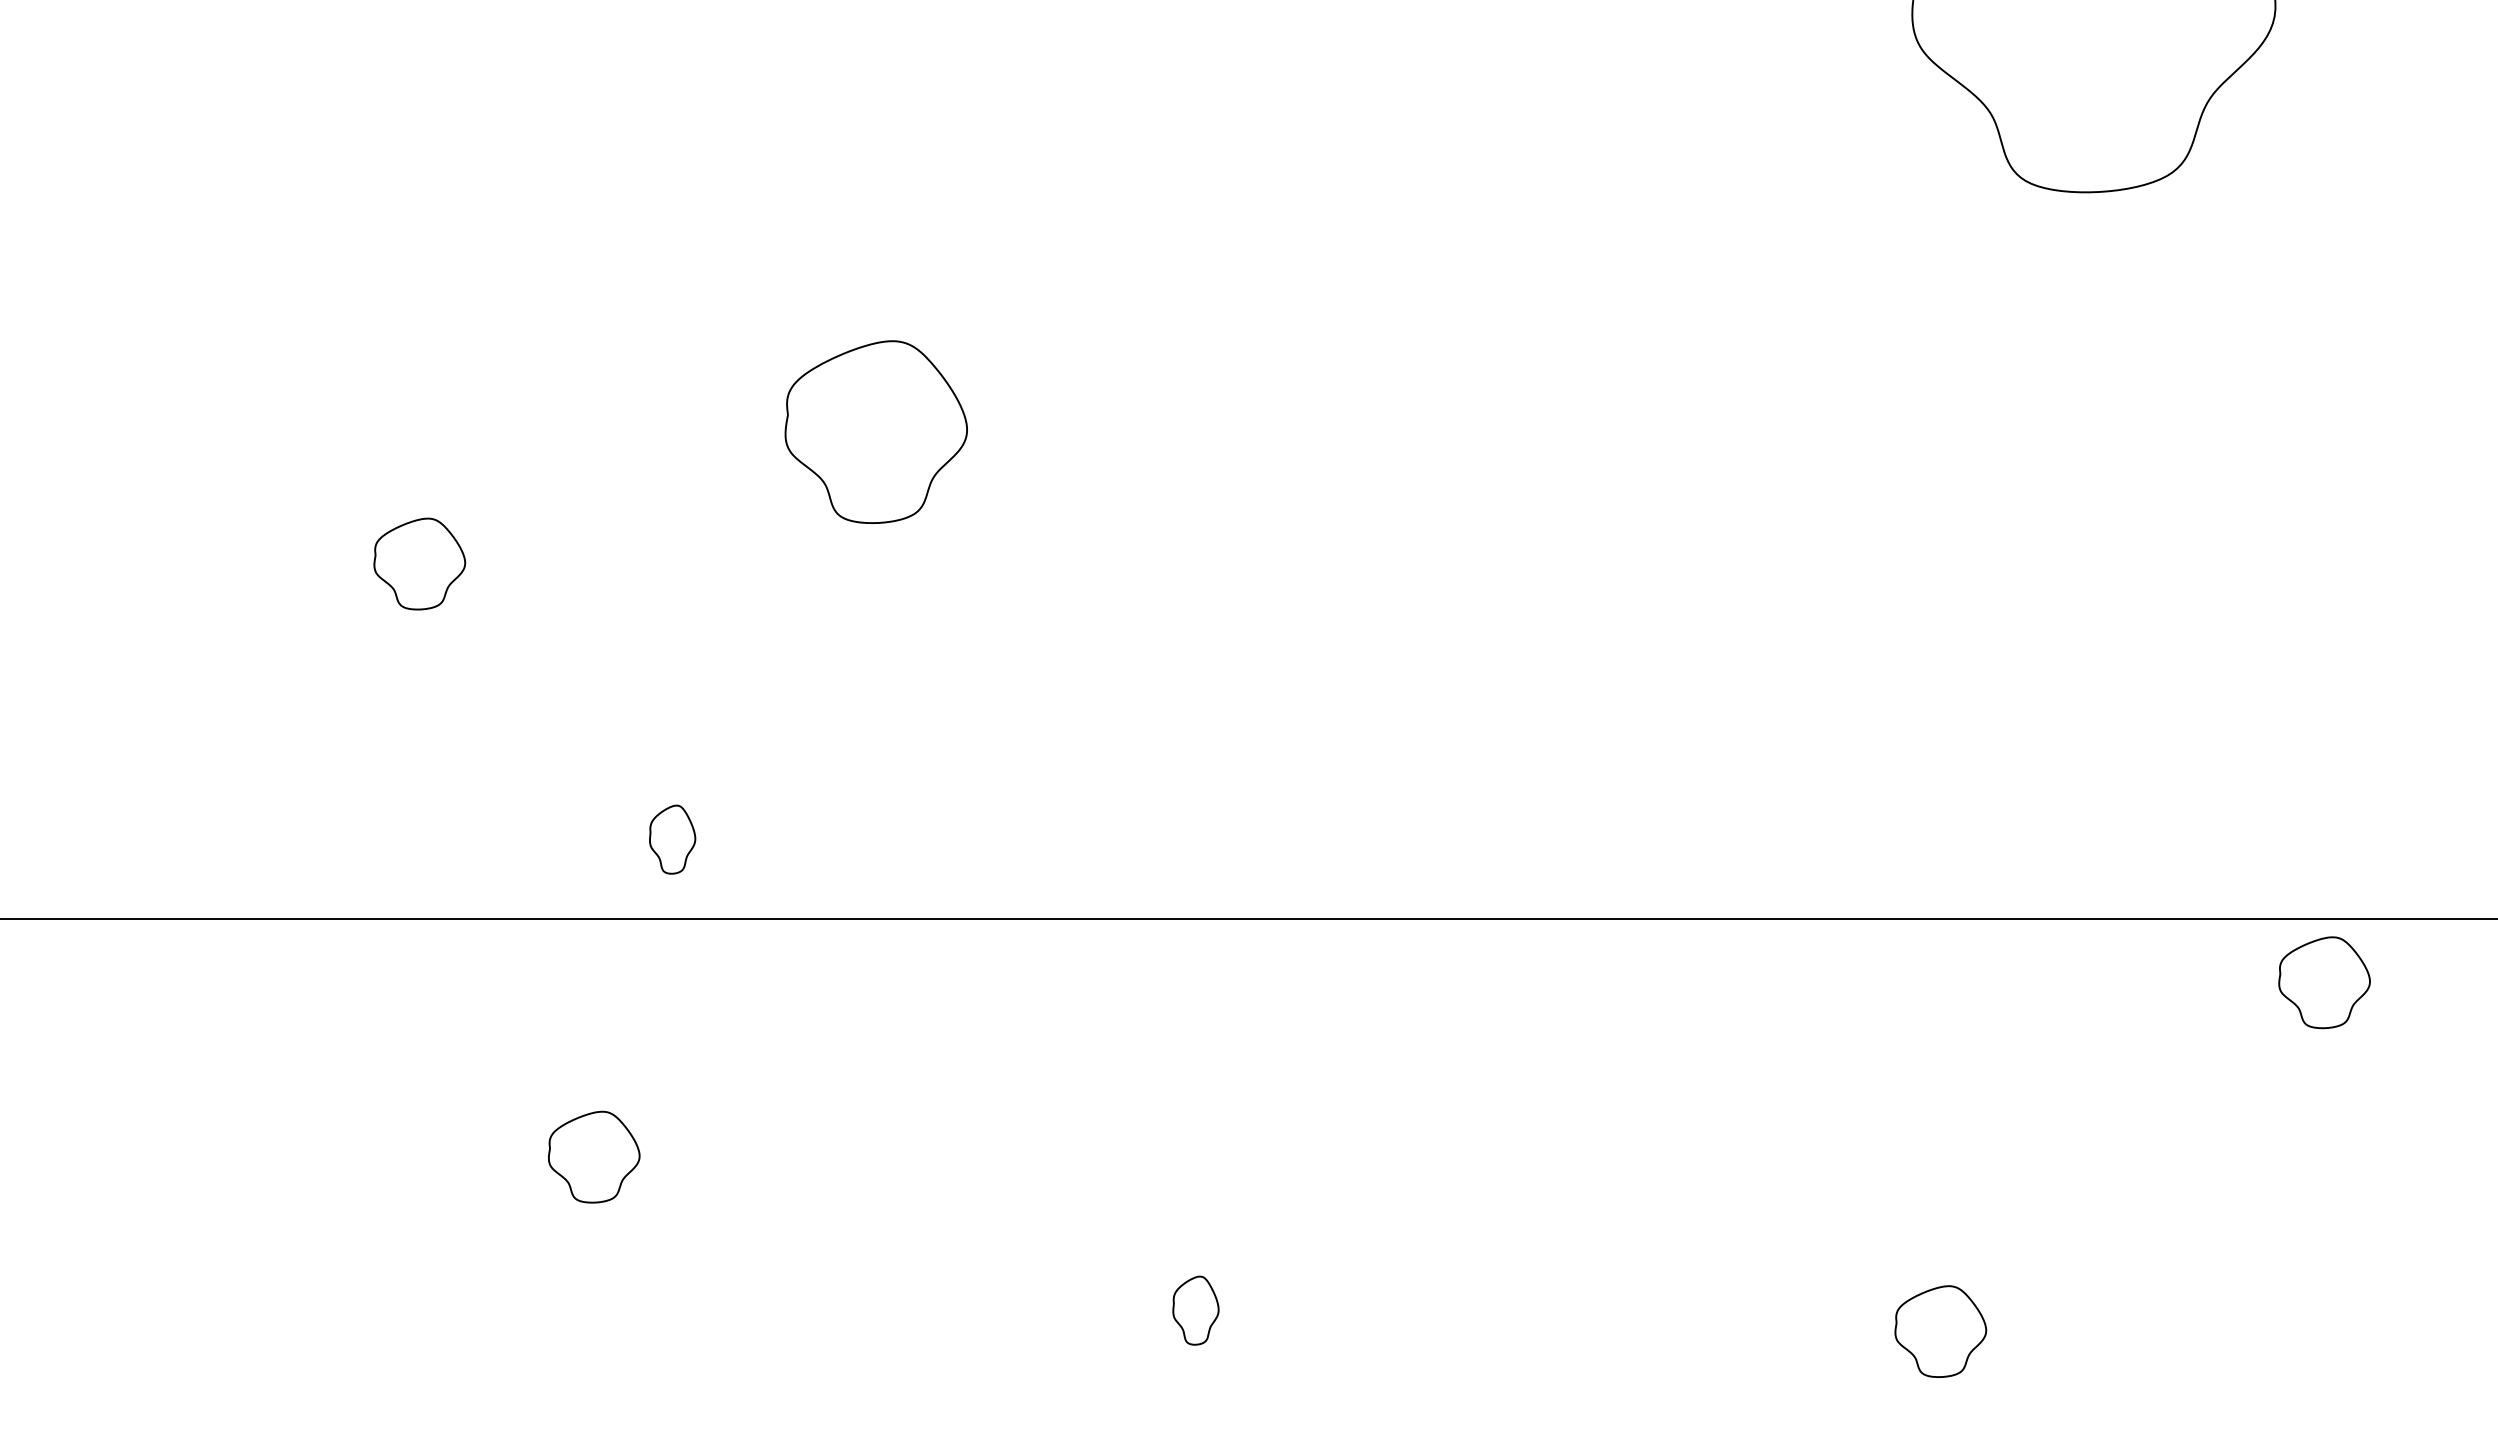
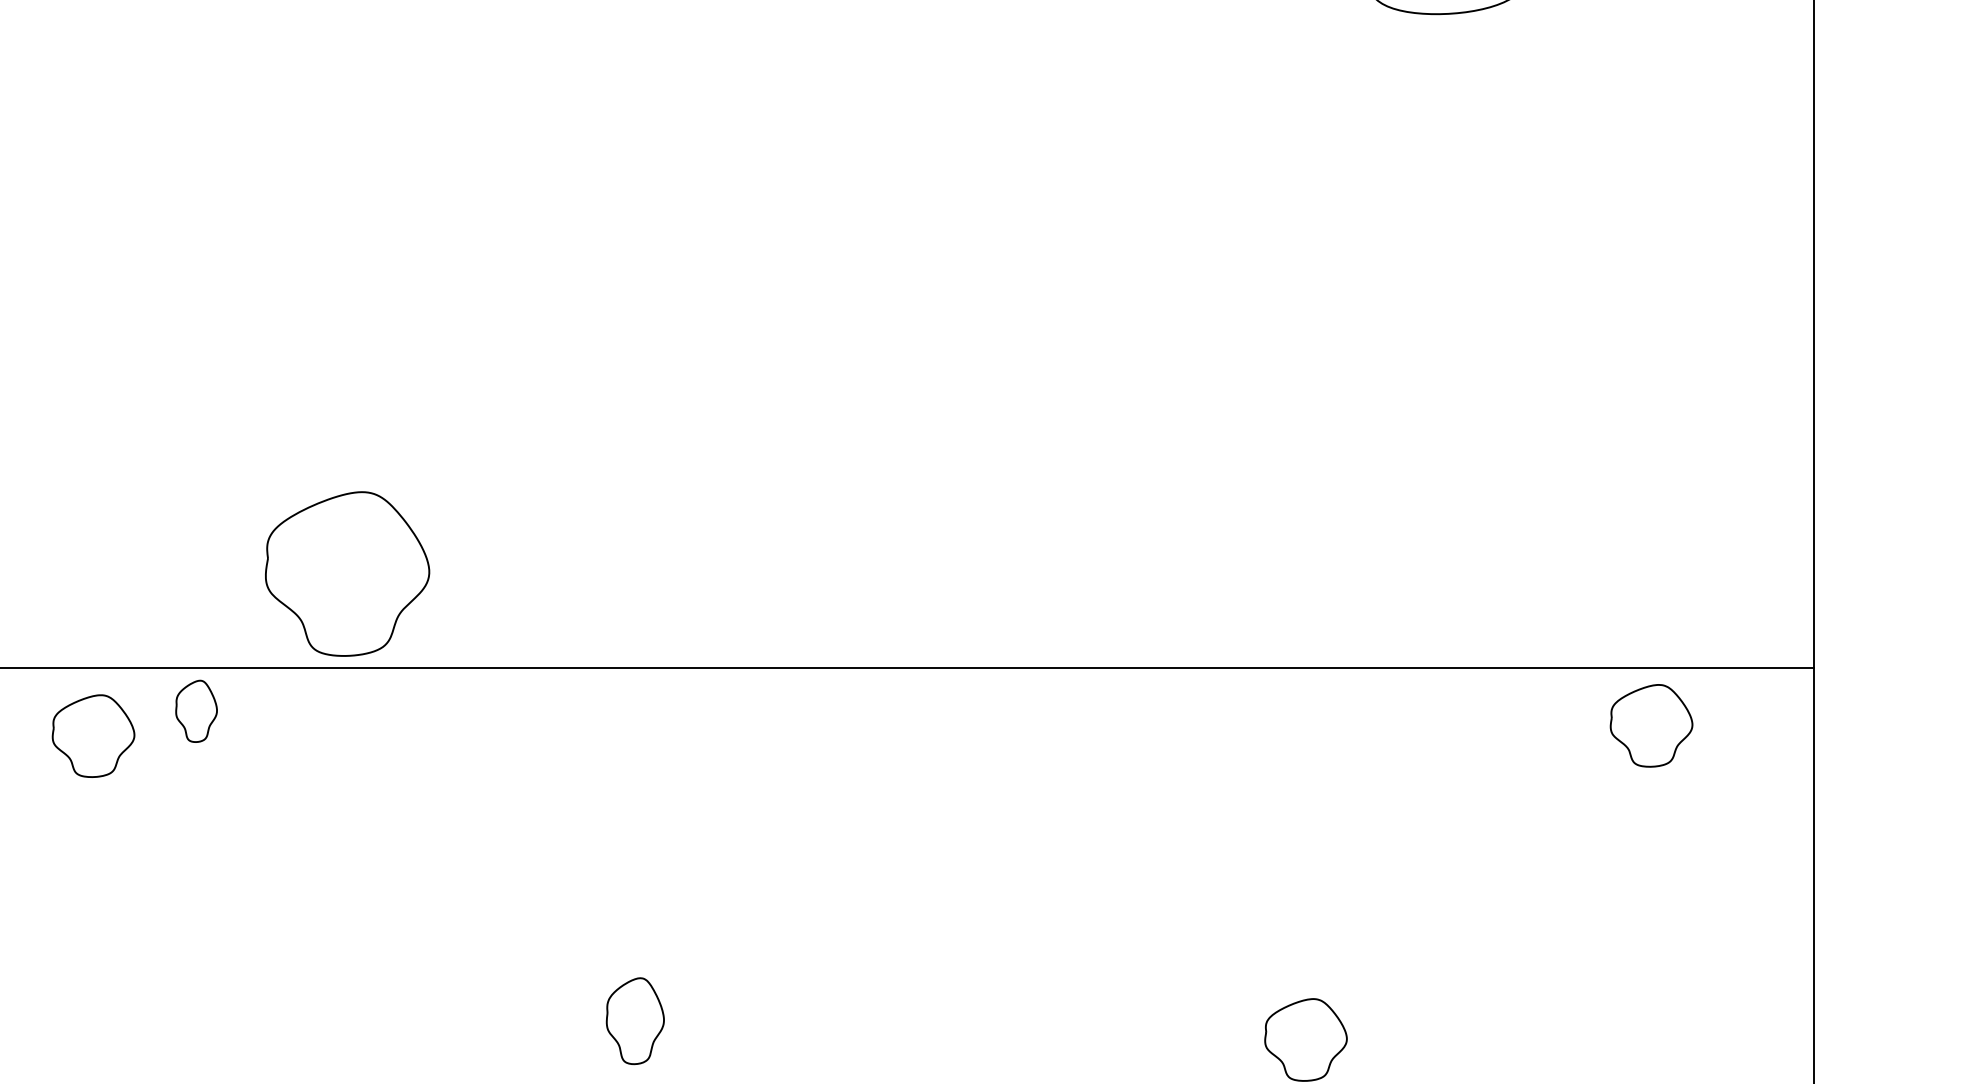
part: (875, 431) -> (346, 573), moved
part: (672, 839) -> (196, 711), moved
part: (594, 1156) -> (93, 735), moved
part: (1195, 1310) -> (634, 1020), size x1.4

